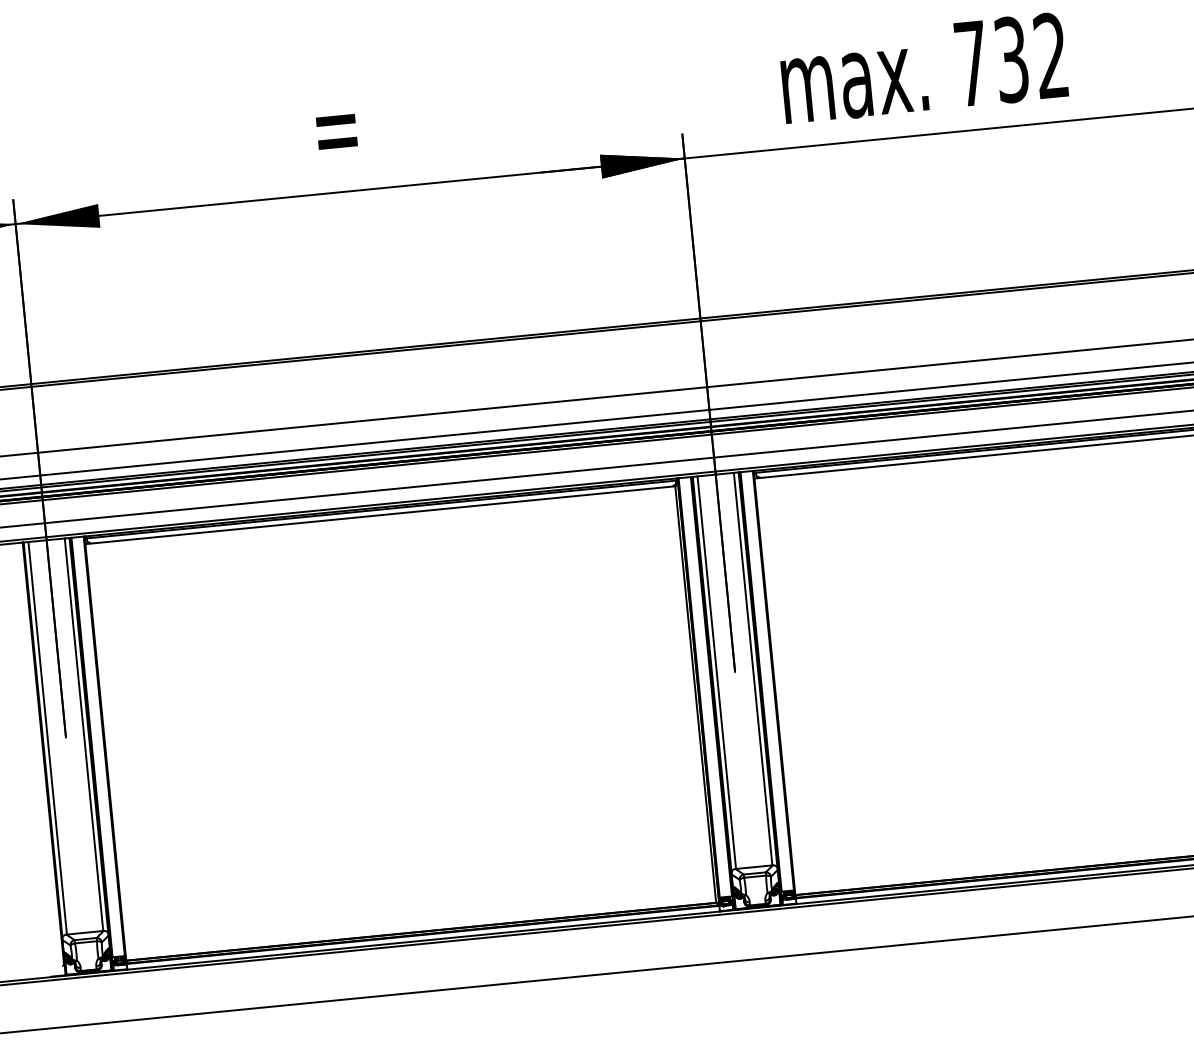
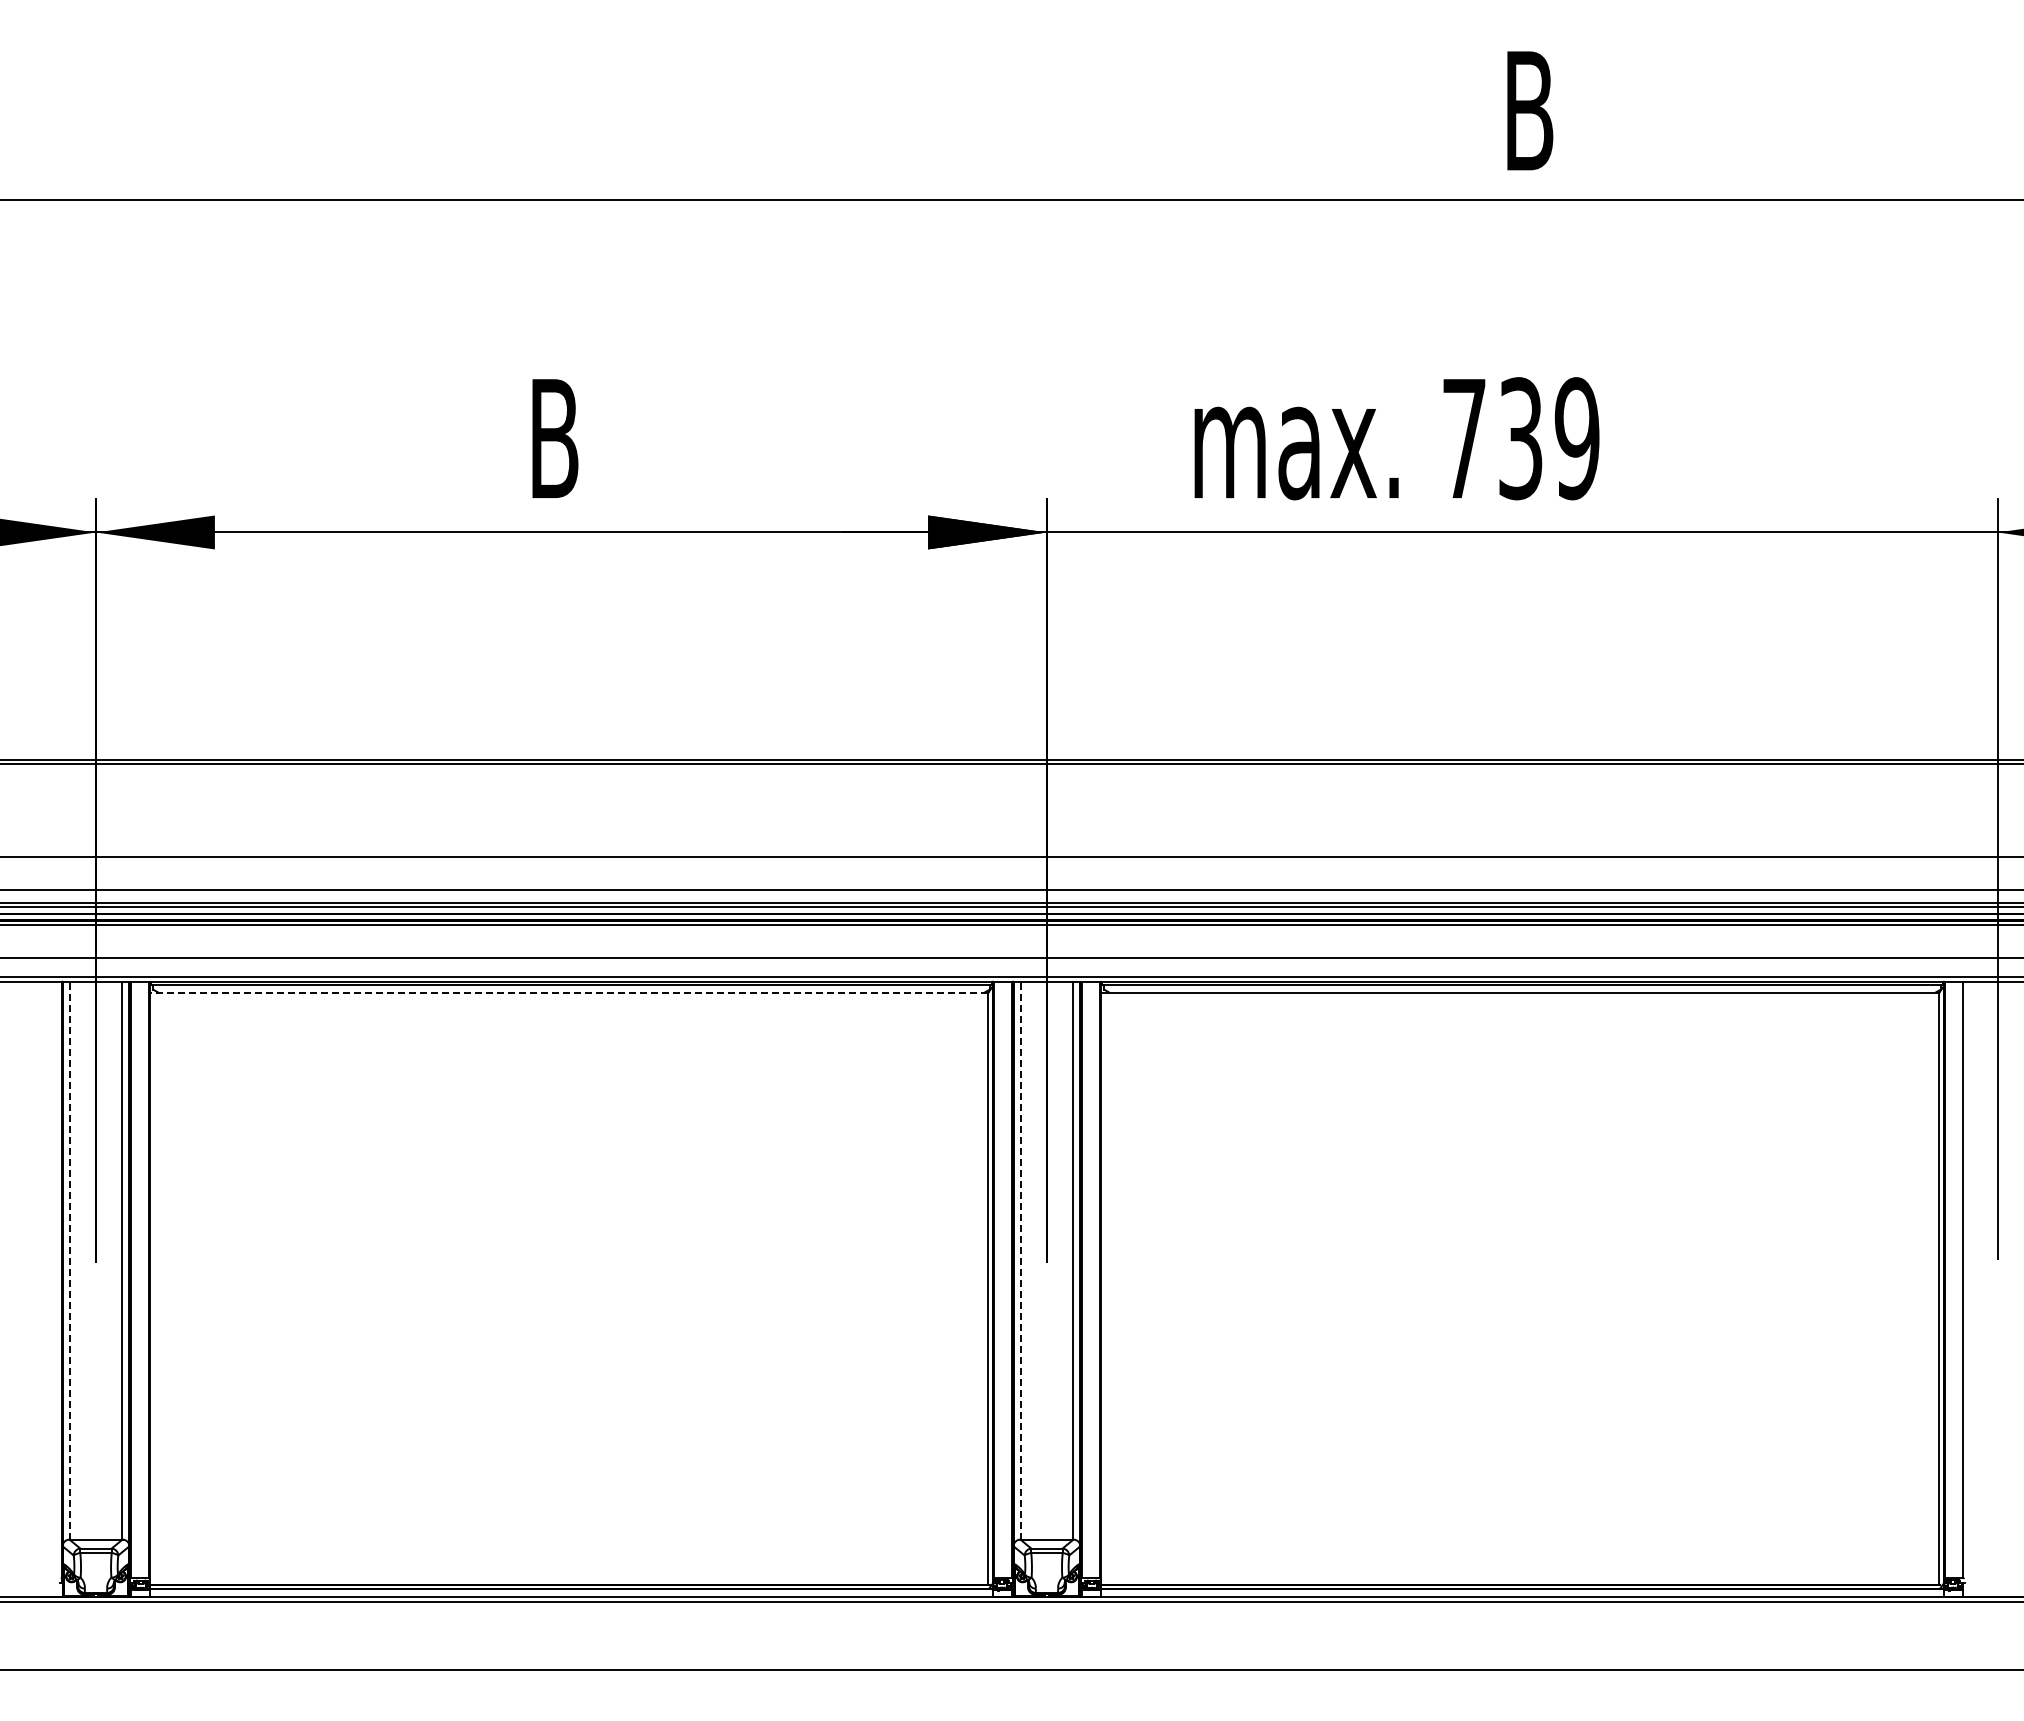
text: (1050, 55) -> (1576, 438), 732 -> 739
text: (335, 125) -> (560, 438), = -> B
line: (379, 515) -> (568, 992), solid -> dashed
line: (717, 672) -> (1021, 1260), solid -> dashed
line: (47, 738) -> (70, 1260), solid -> dashed

